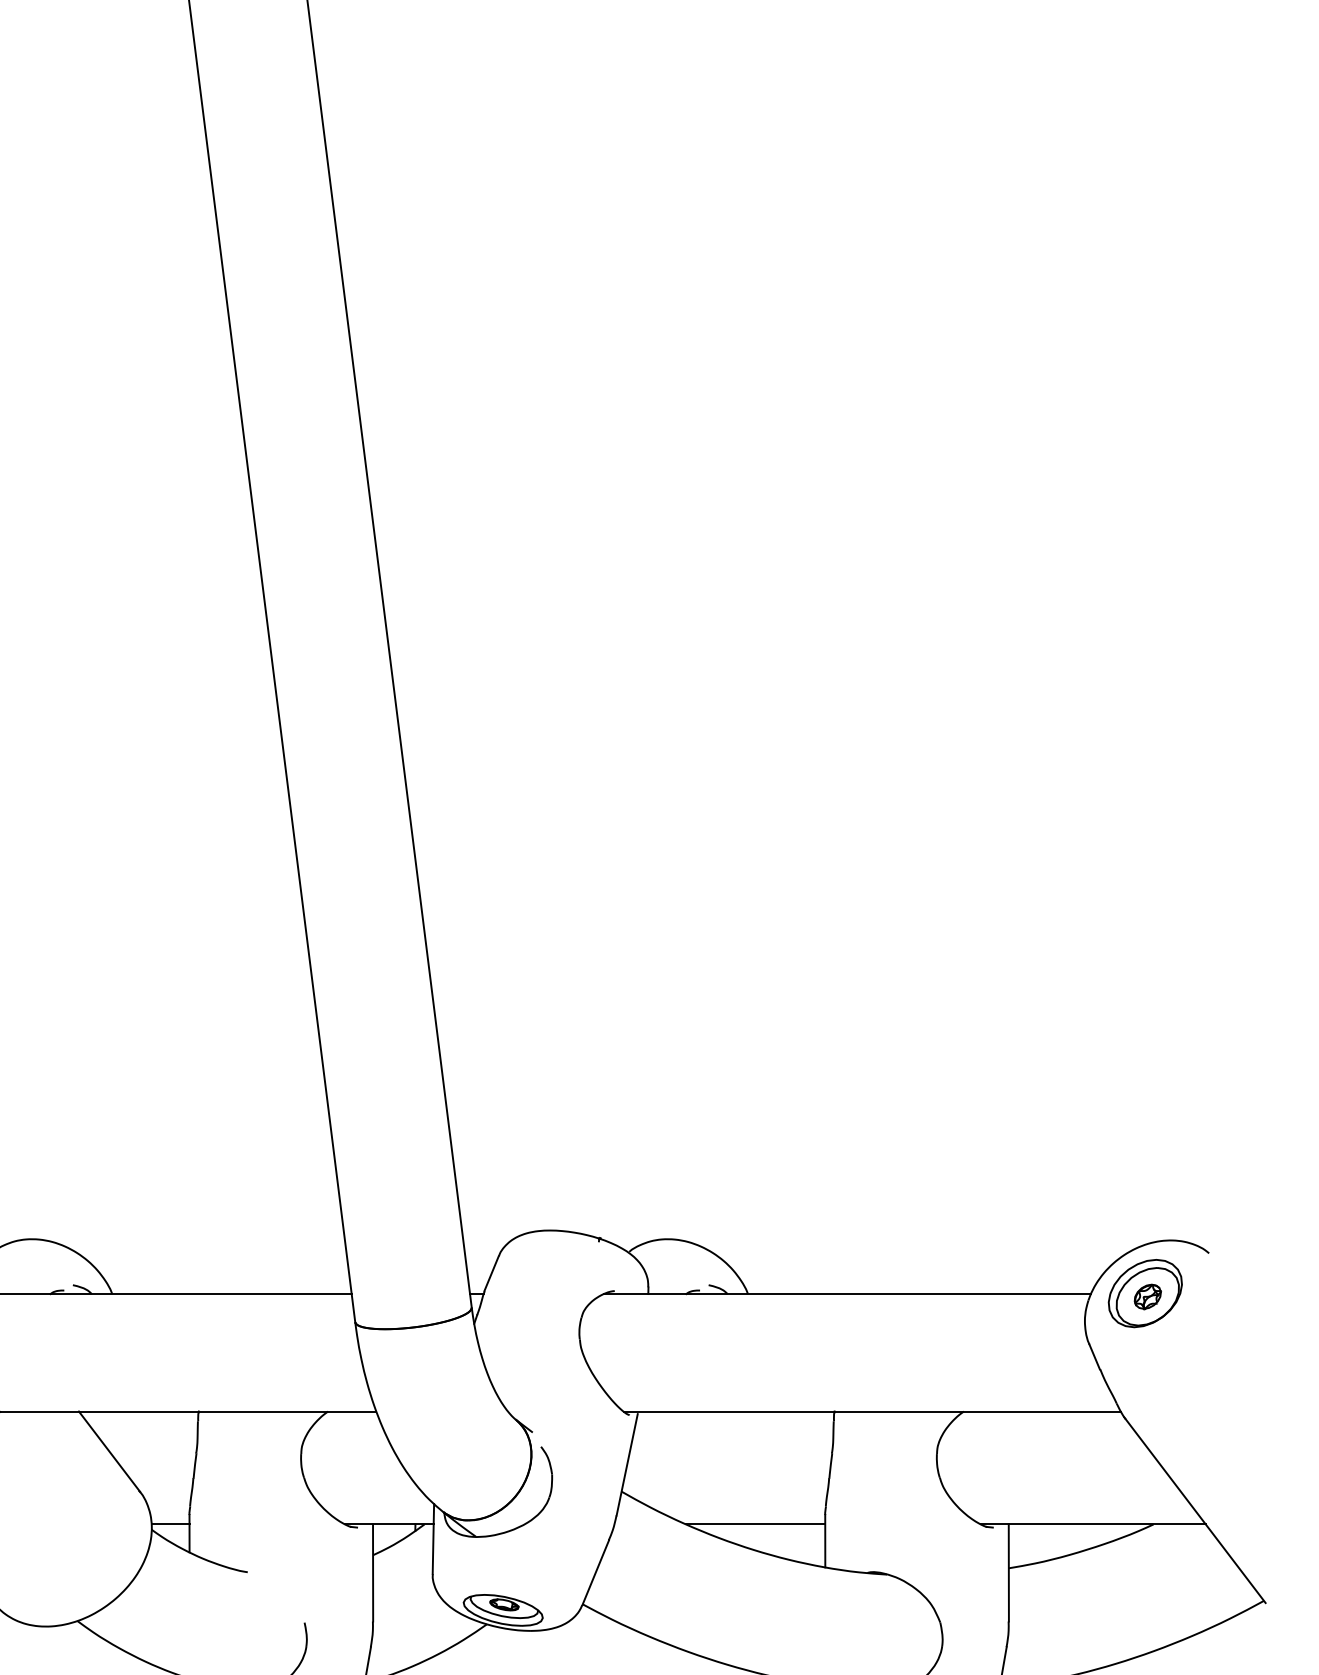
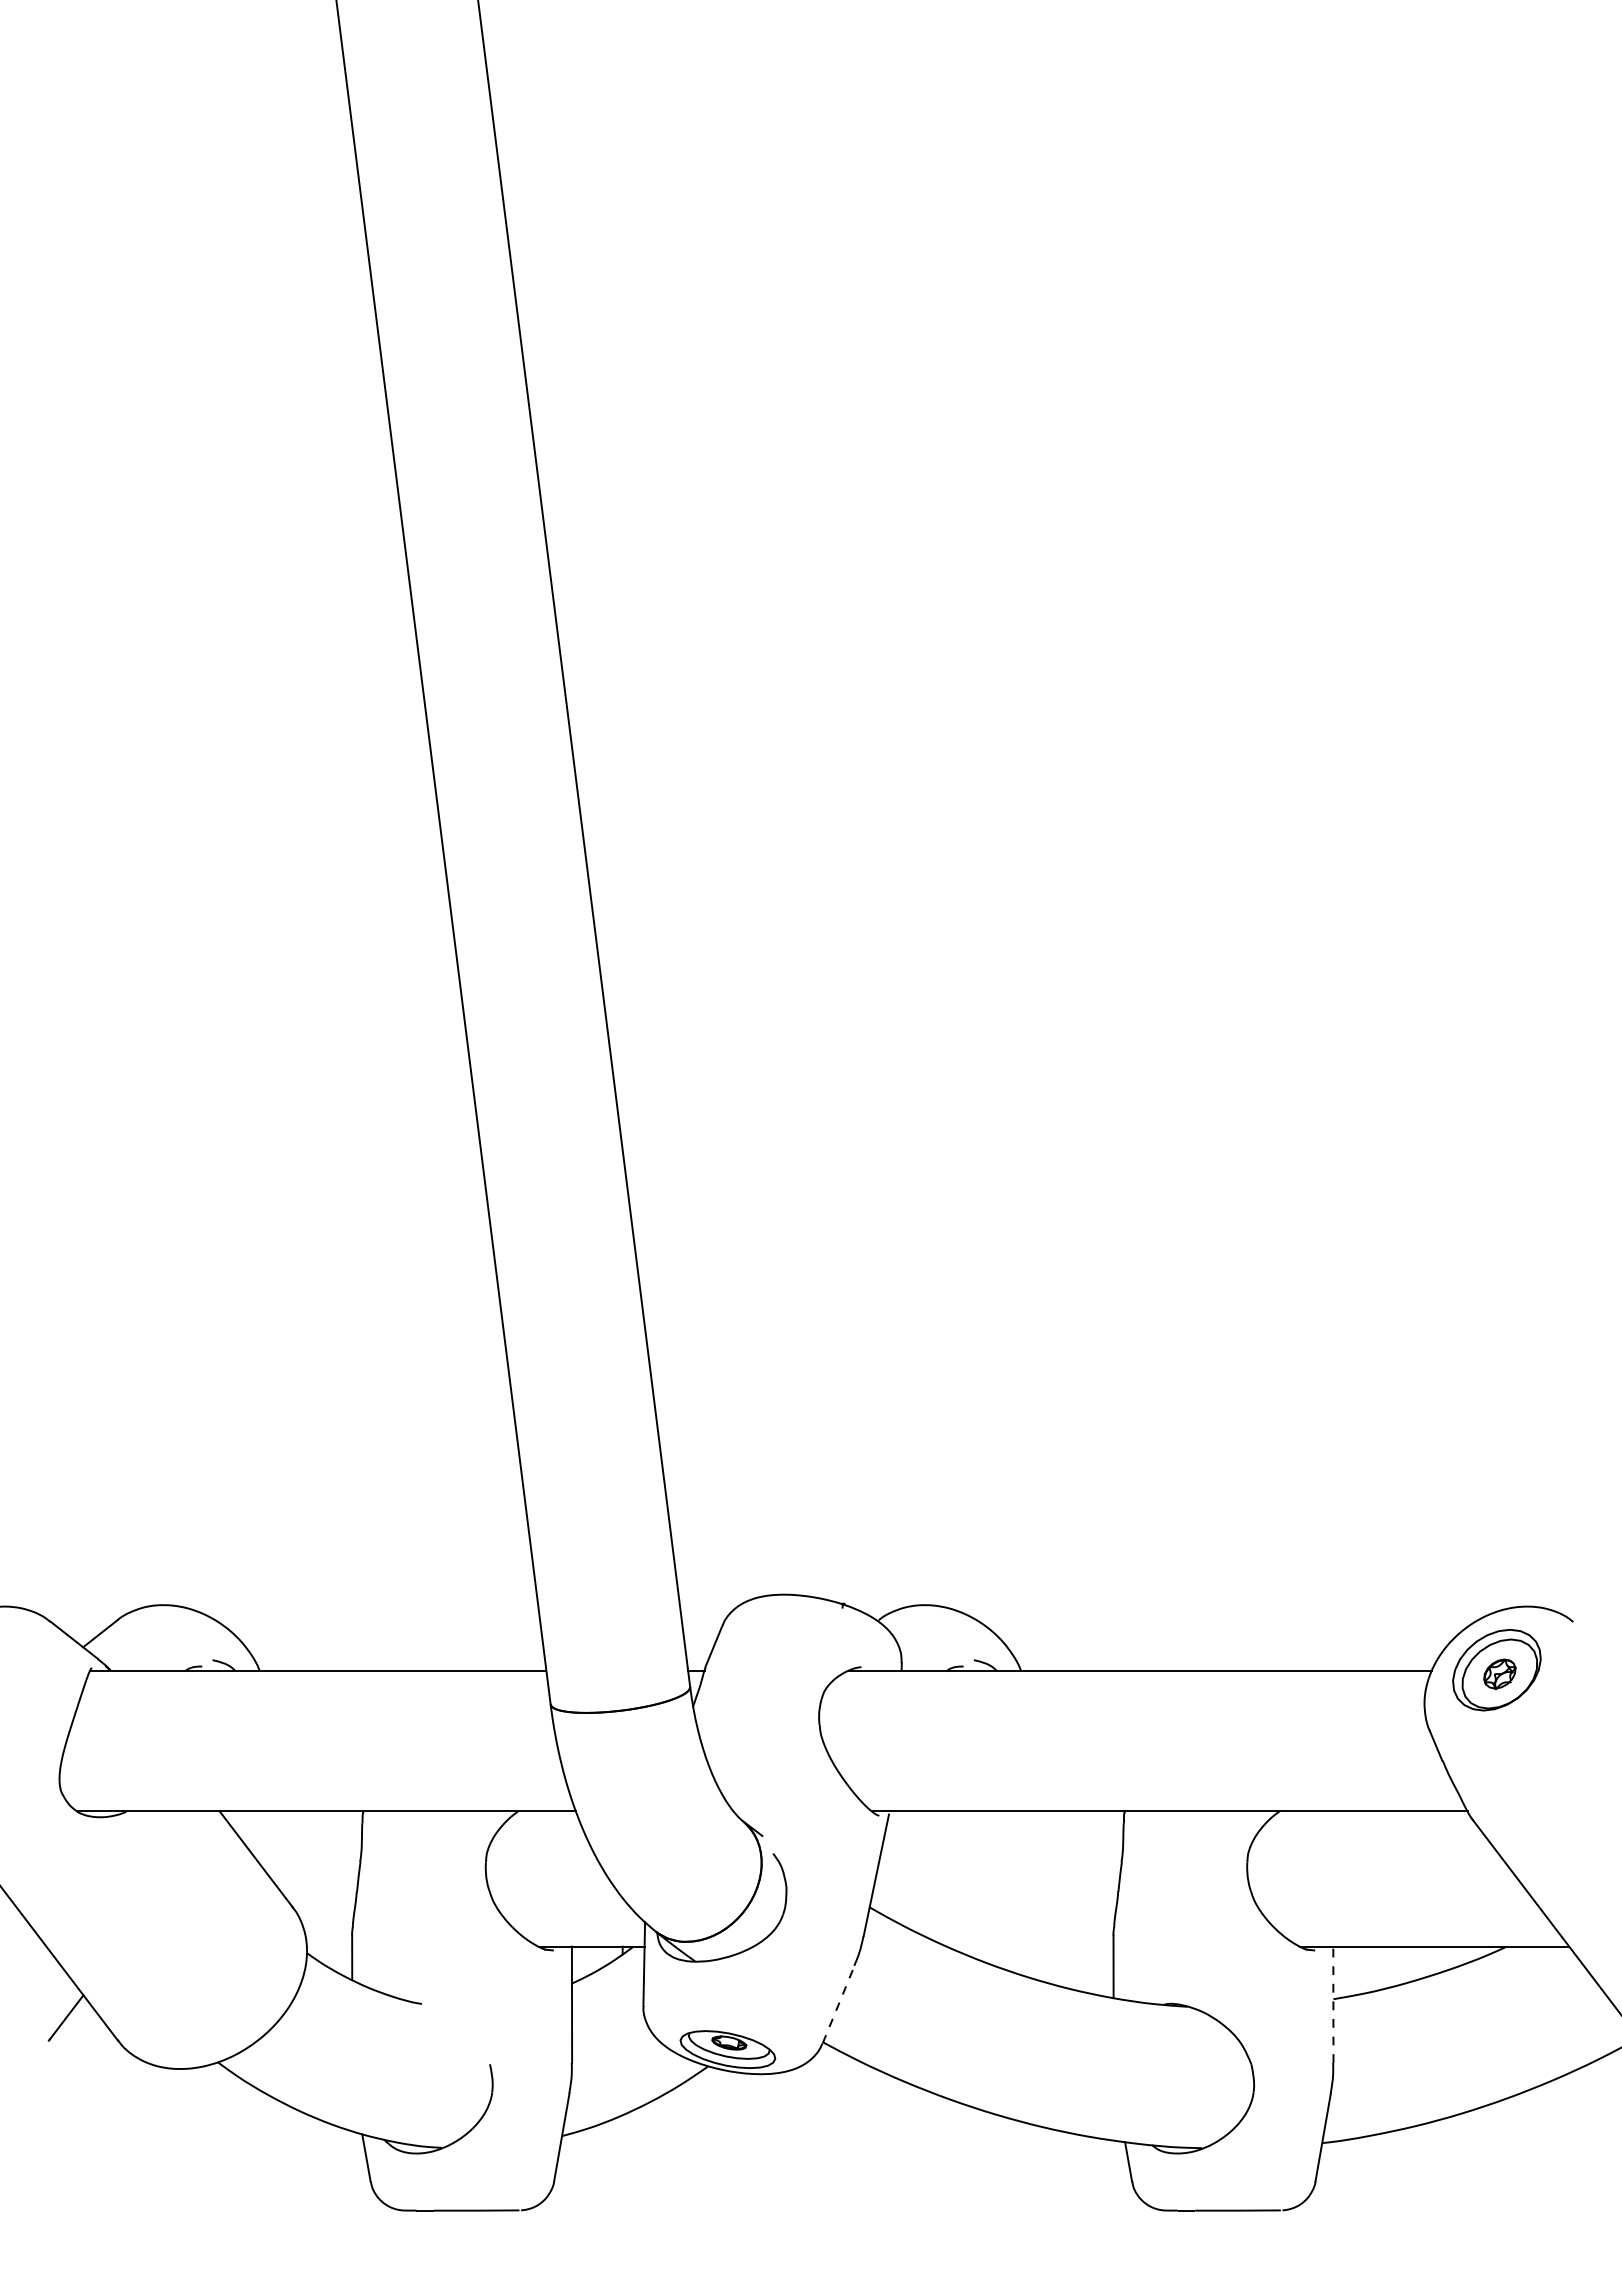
line: (170, 1524) -> (329, 1946), removed
line: (755, 1524) -> (1029, 1946), removed
line: (595, 1572) -> (838, 2004), solid -> dashed
line: (1008, 1572) -> (1333, 2004), solid -> dashed

